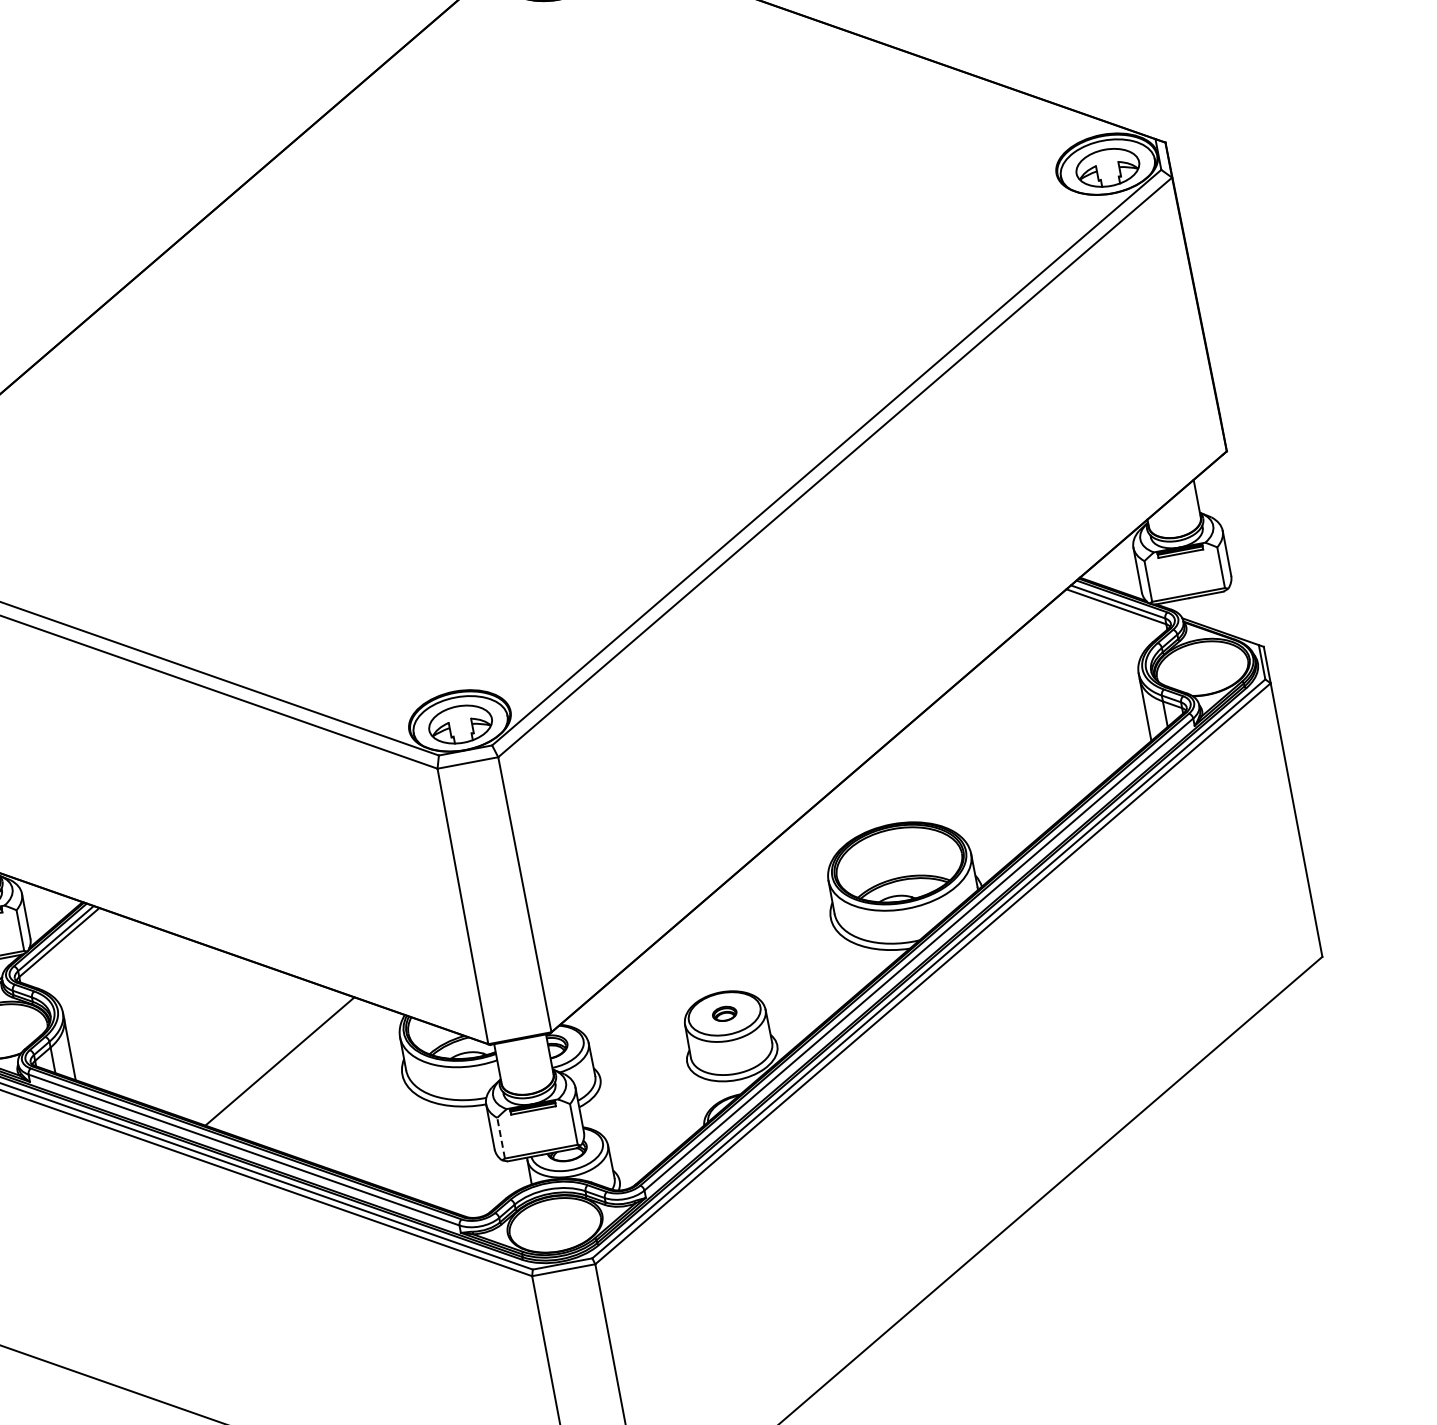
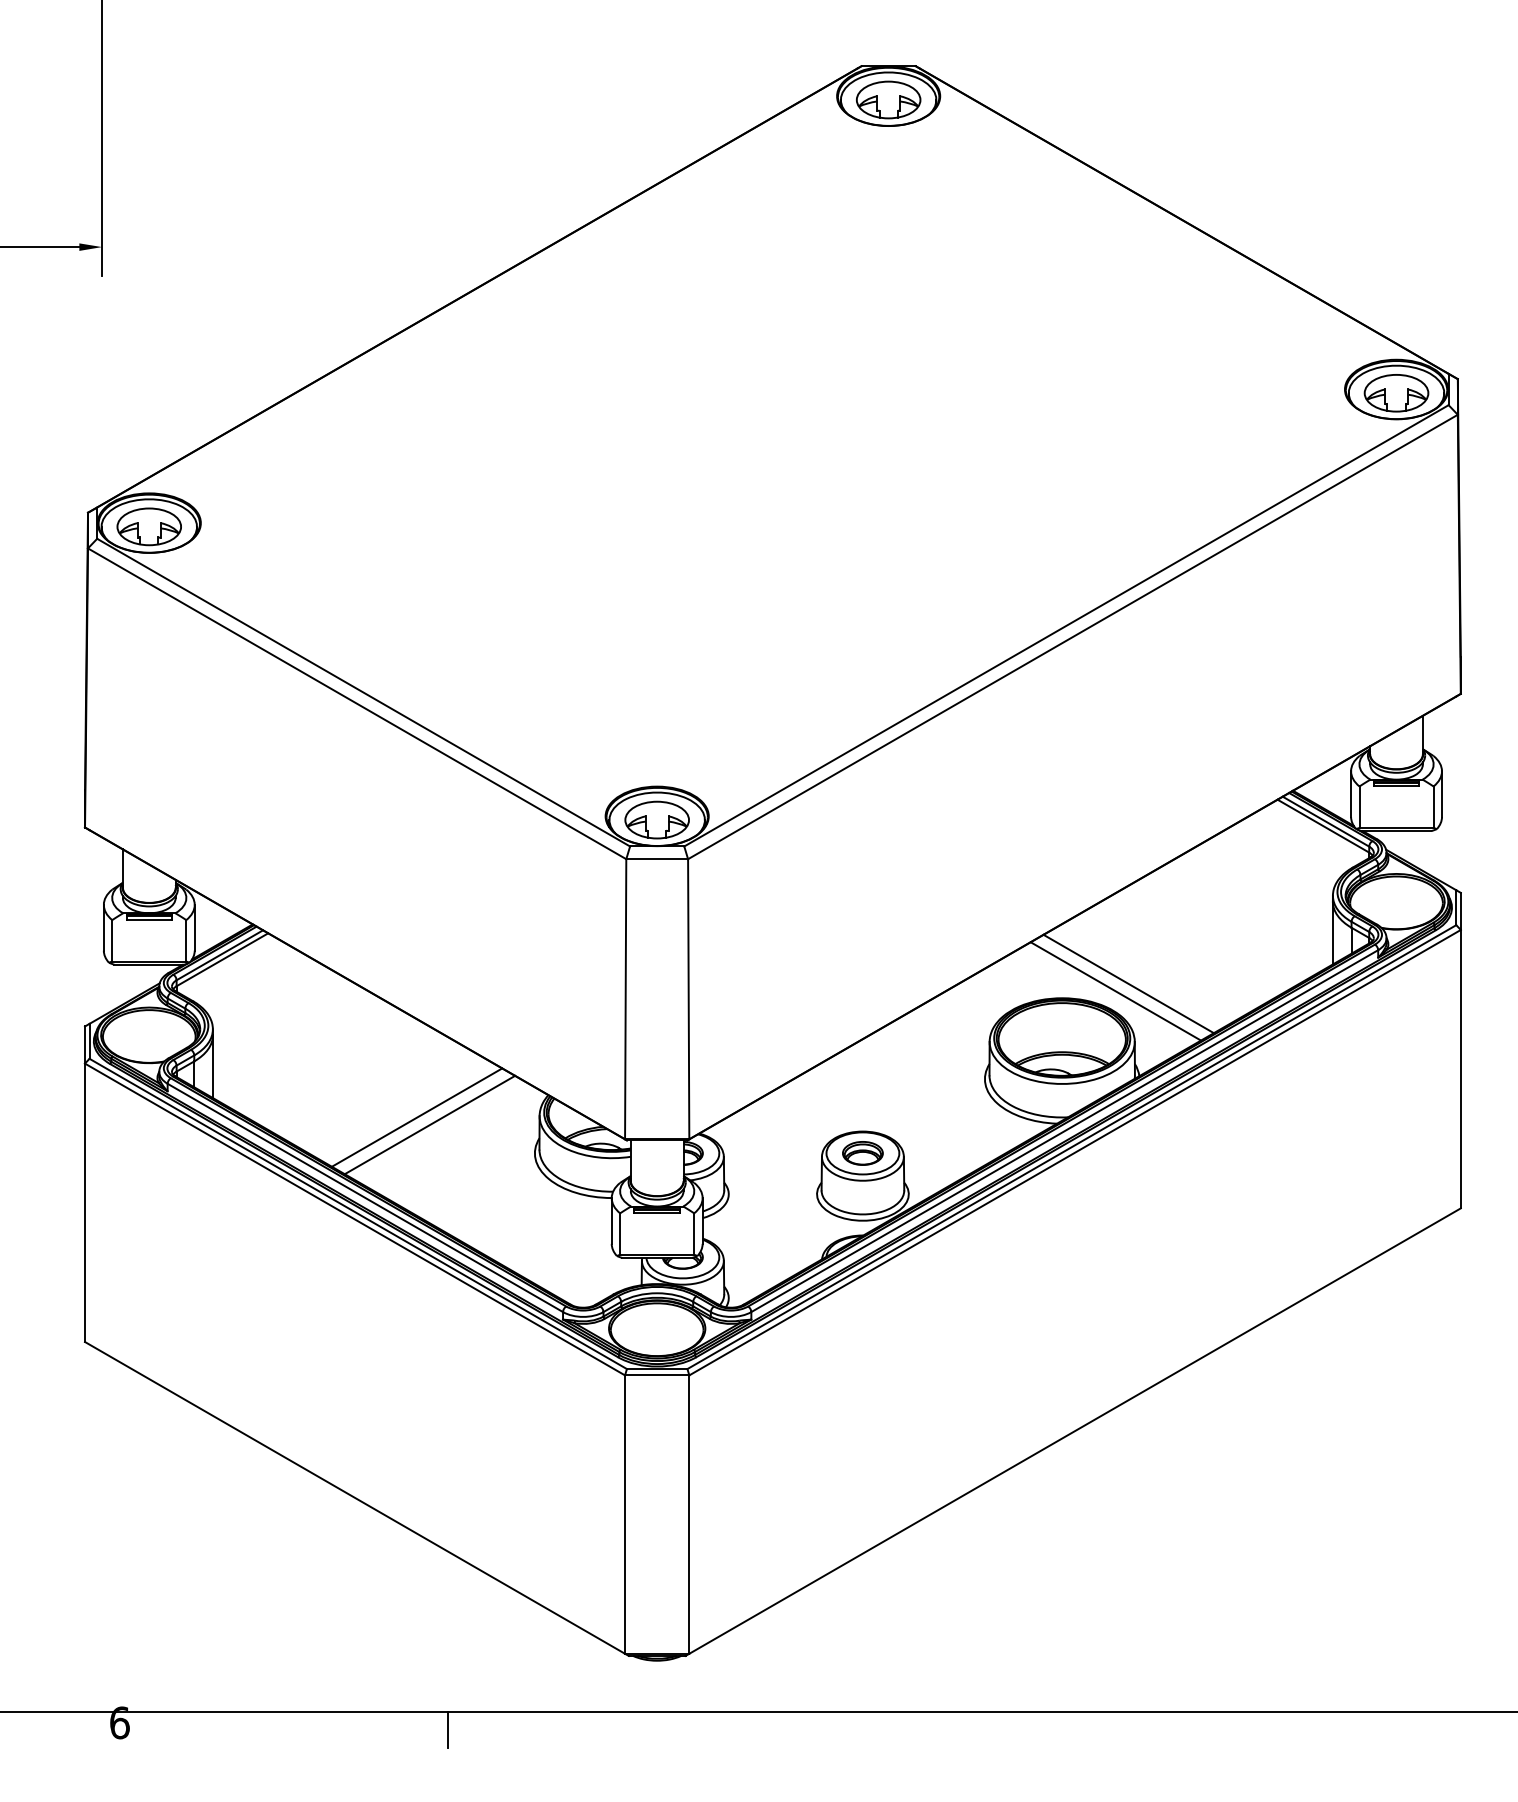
line: (954, 797) -> (1128, 983), added
line: (942, 807) -> (1115, 991), added
part: (724, 1014) -> (862, 1153), size x1.67
line: (293, 1065) -> (429, 1124), added
line: (501, 1138) -> (620, 1234), dashed -> solid

